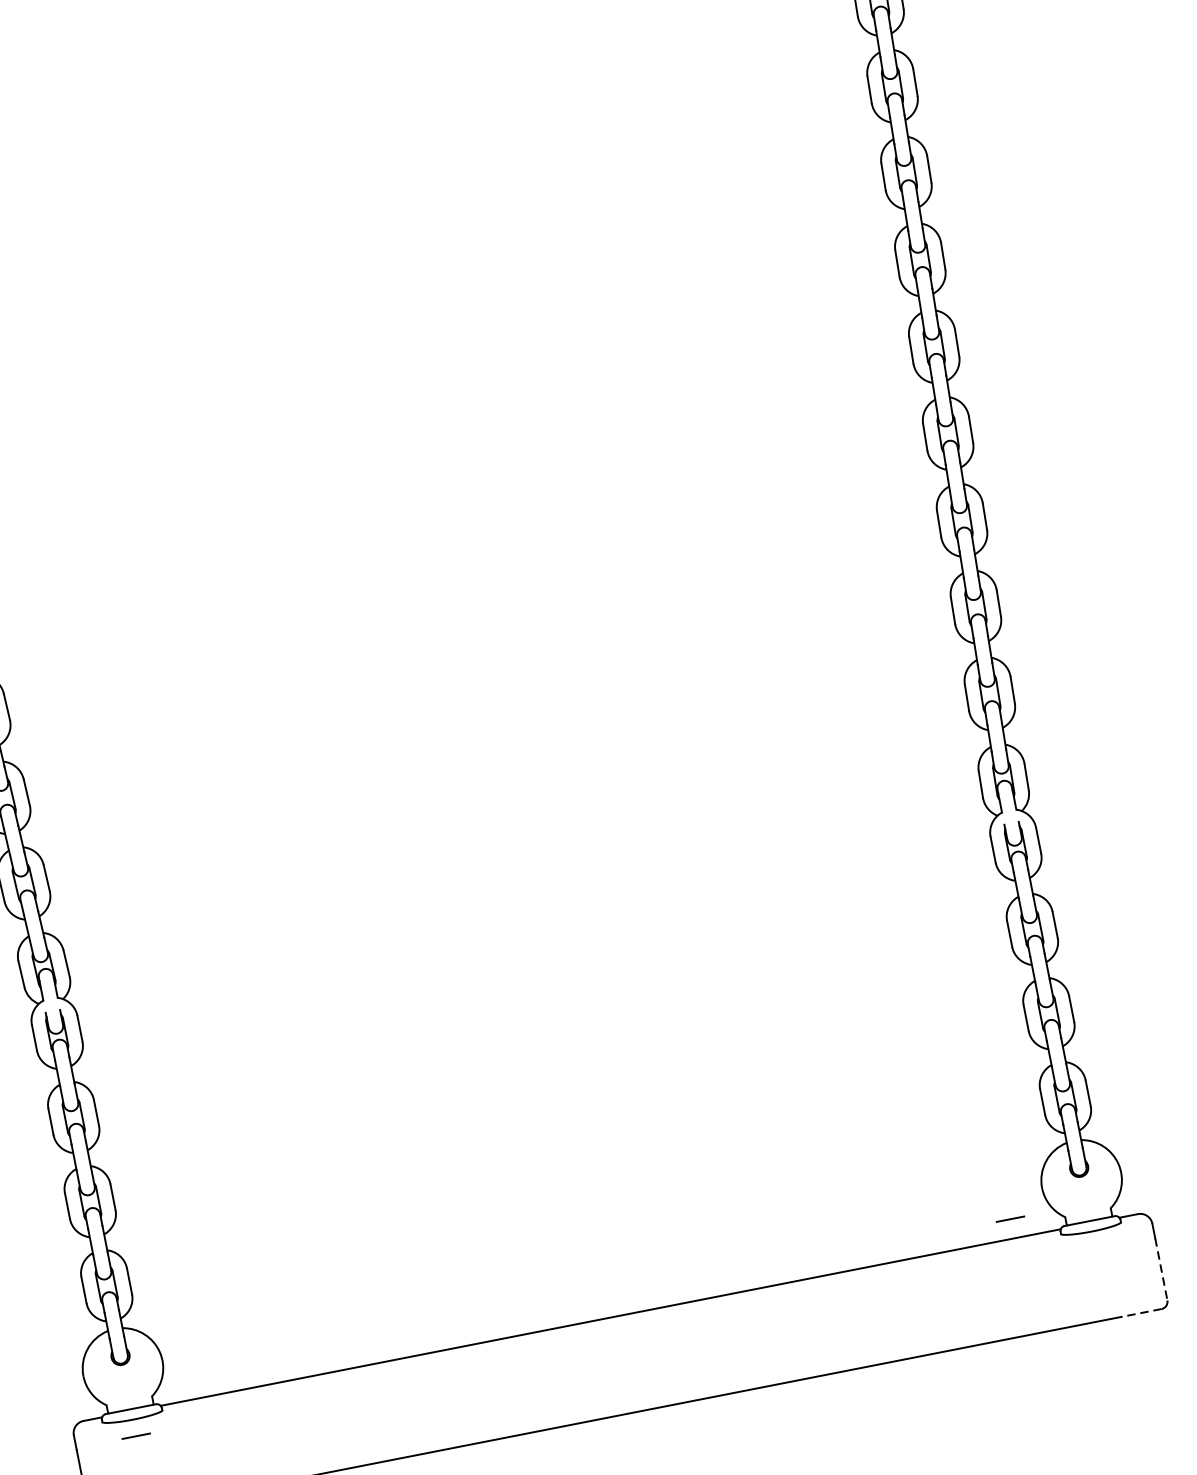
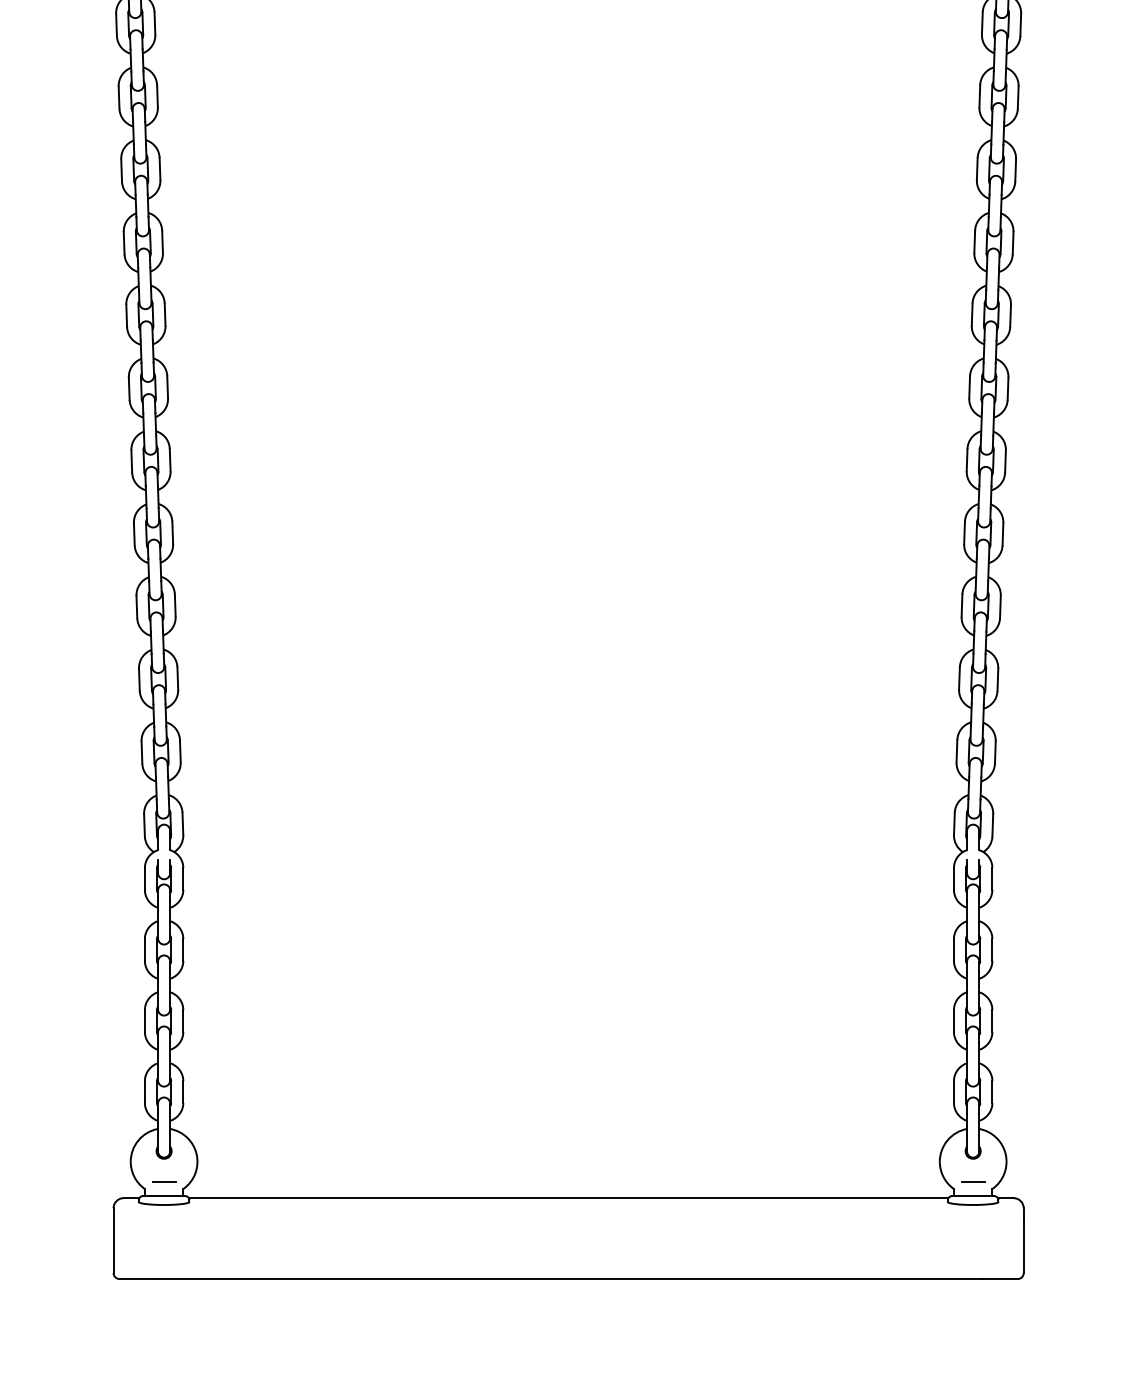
line: (1010, 1218) -> (973, 1181), moved
line: (1161, 1270) -> (1023, 1247), dashed -> solid
line: (1140, 1313) -> (999, 1279), dashed -> solid
line: (136, 1435) -> (164, 1181), moved

